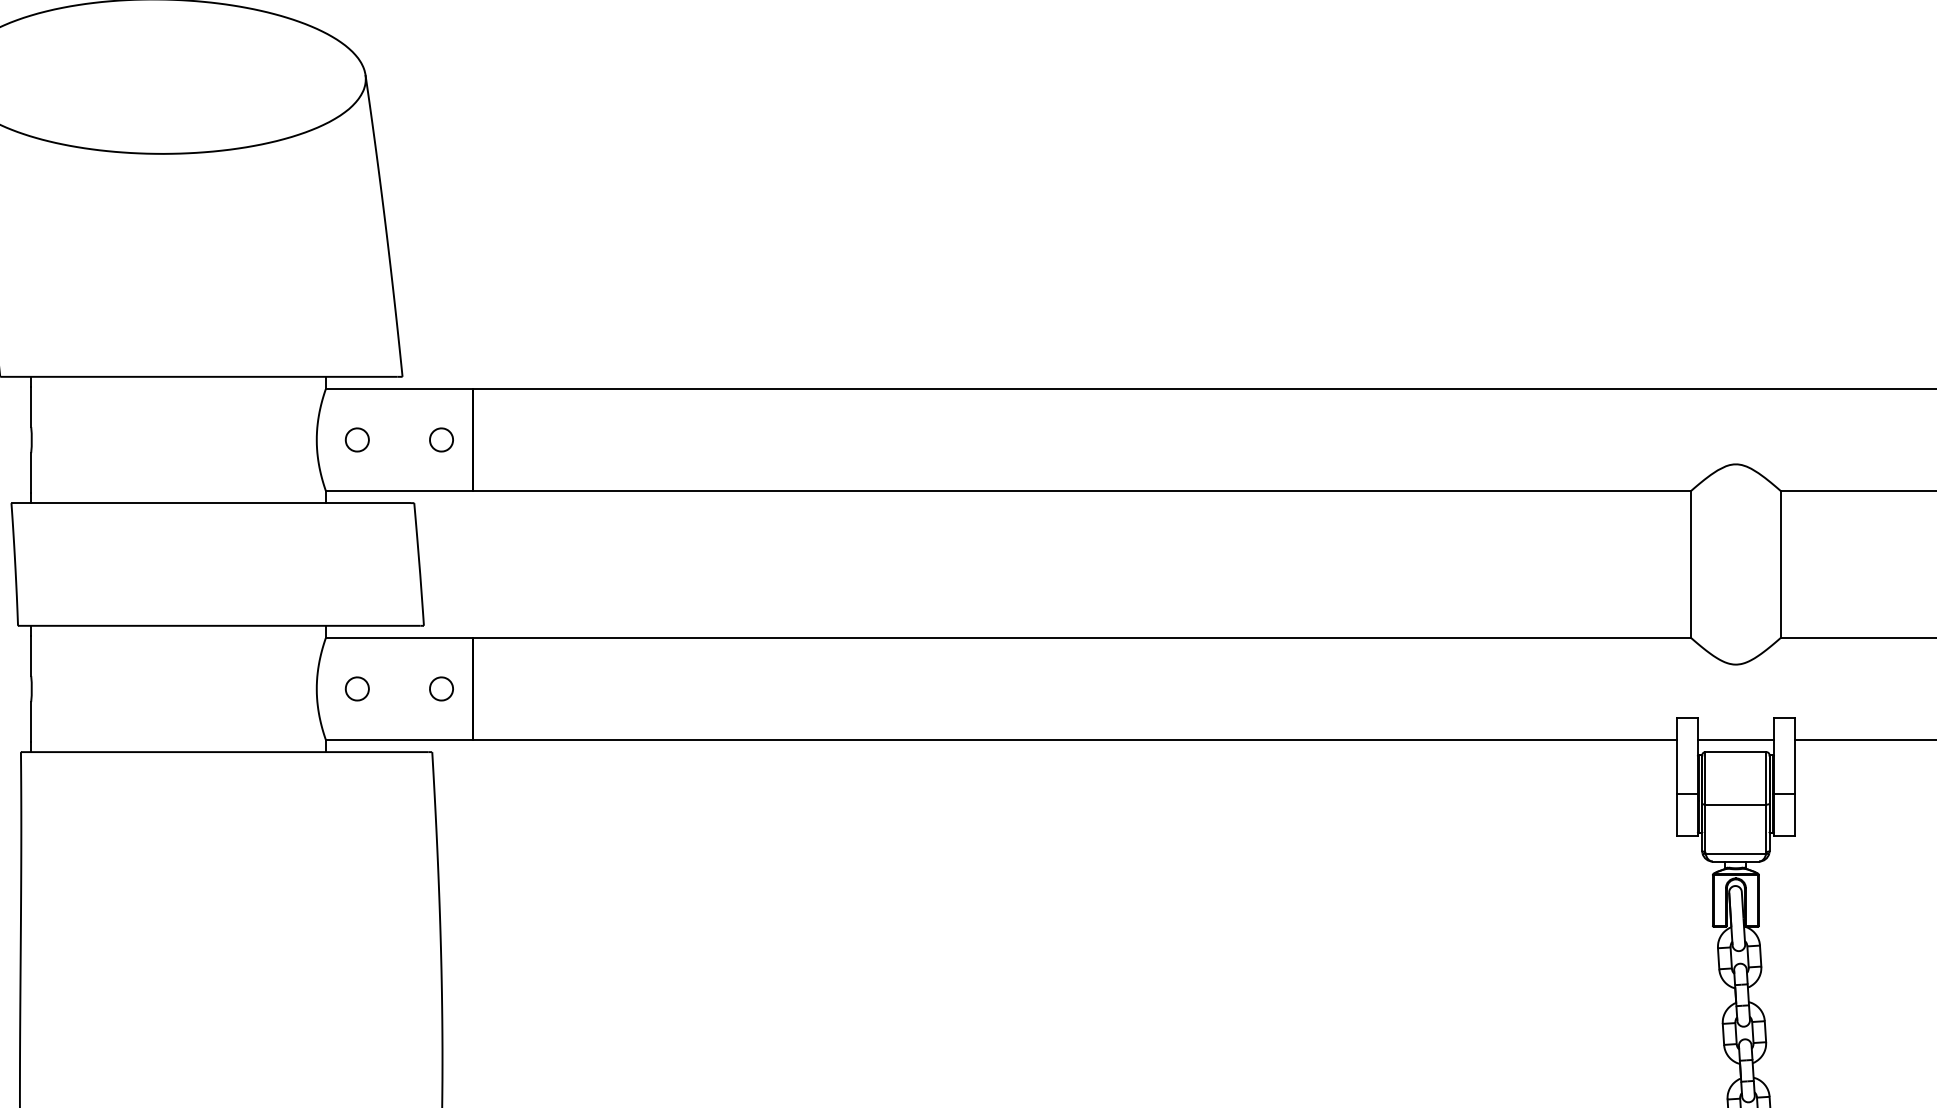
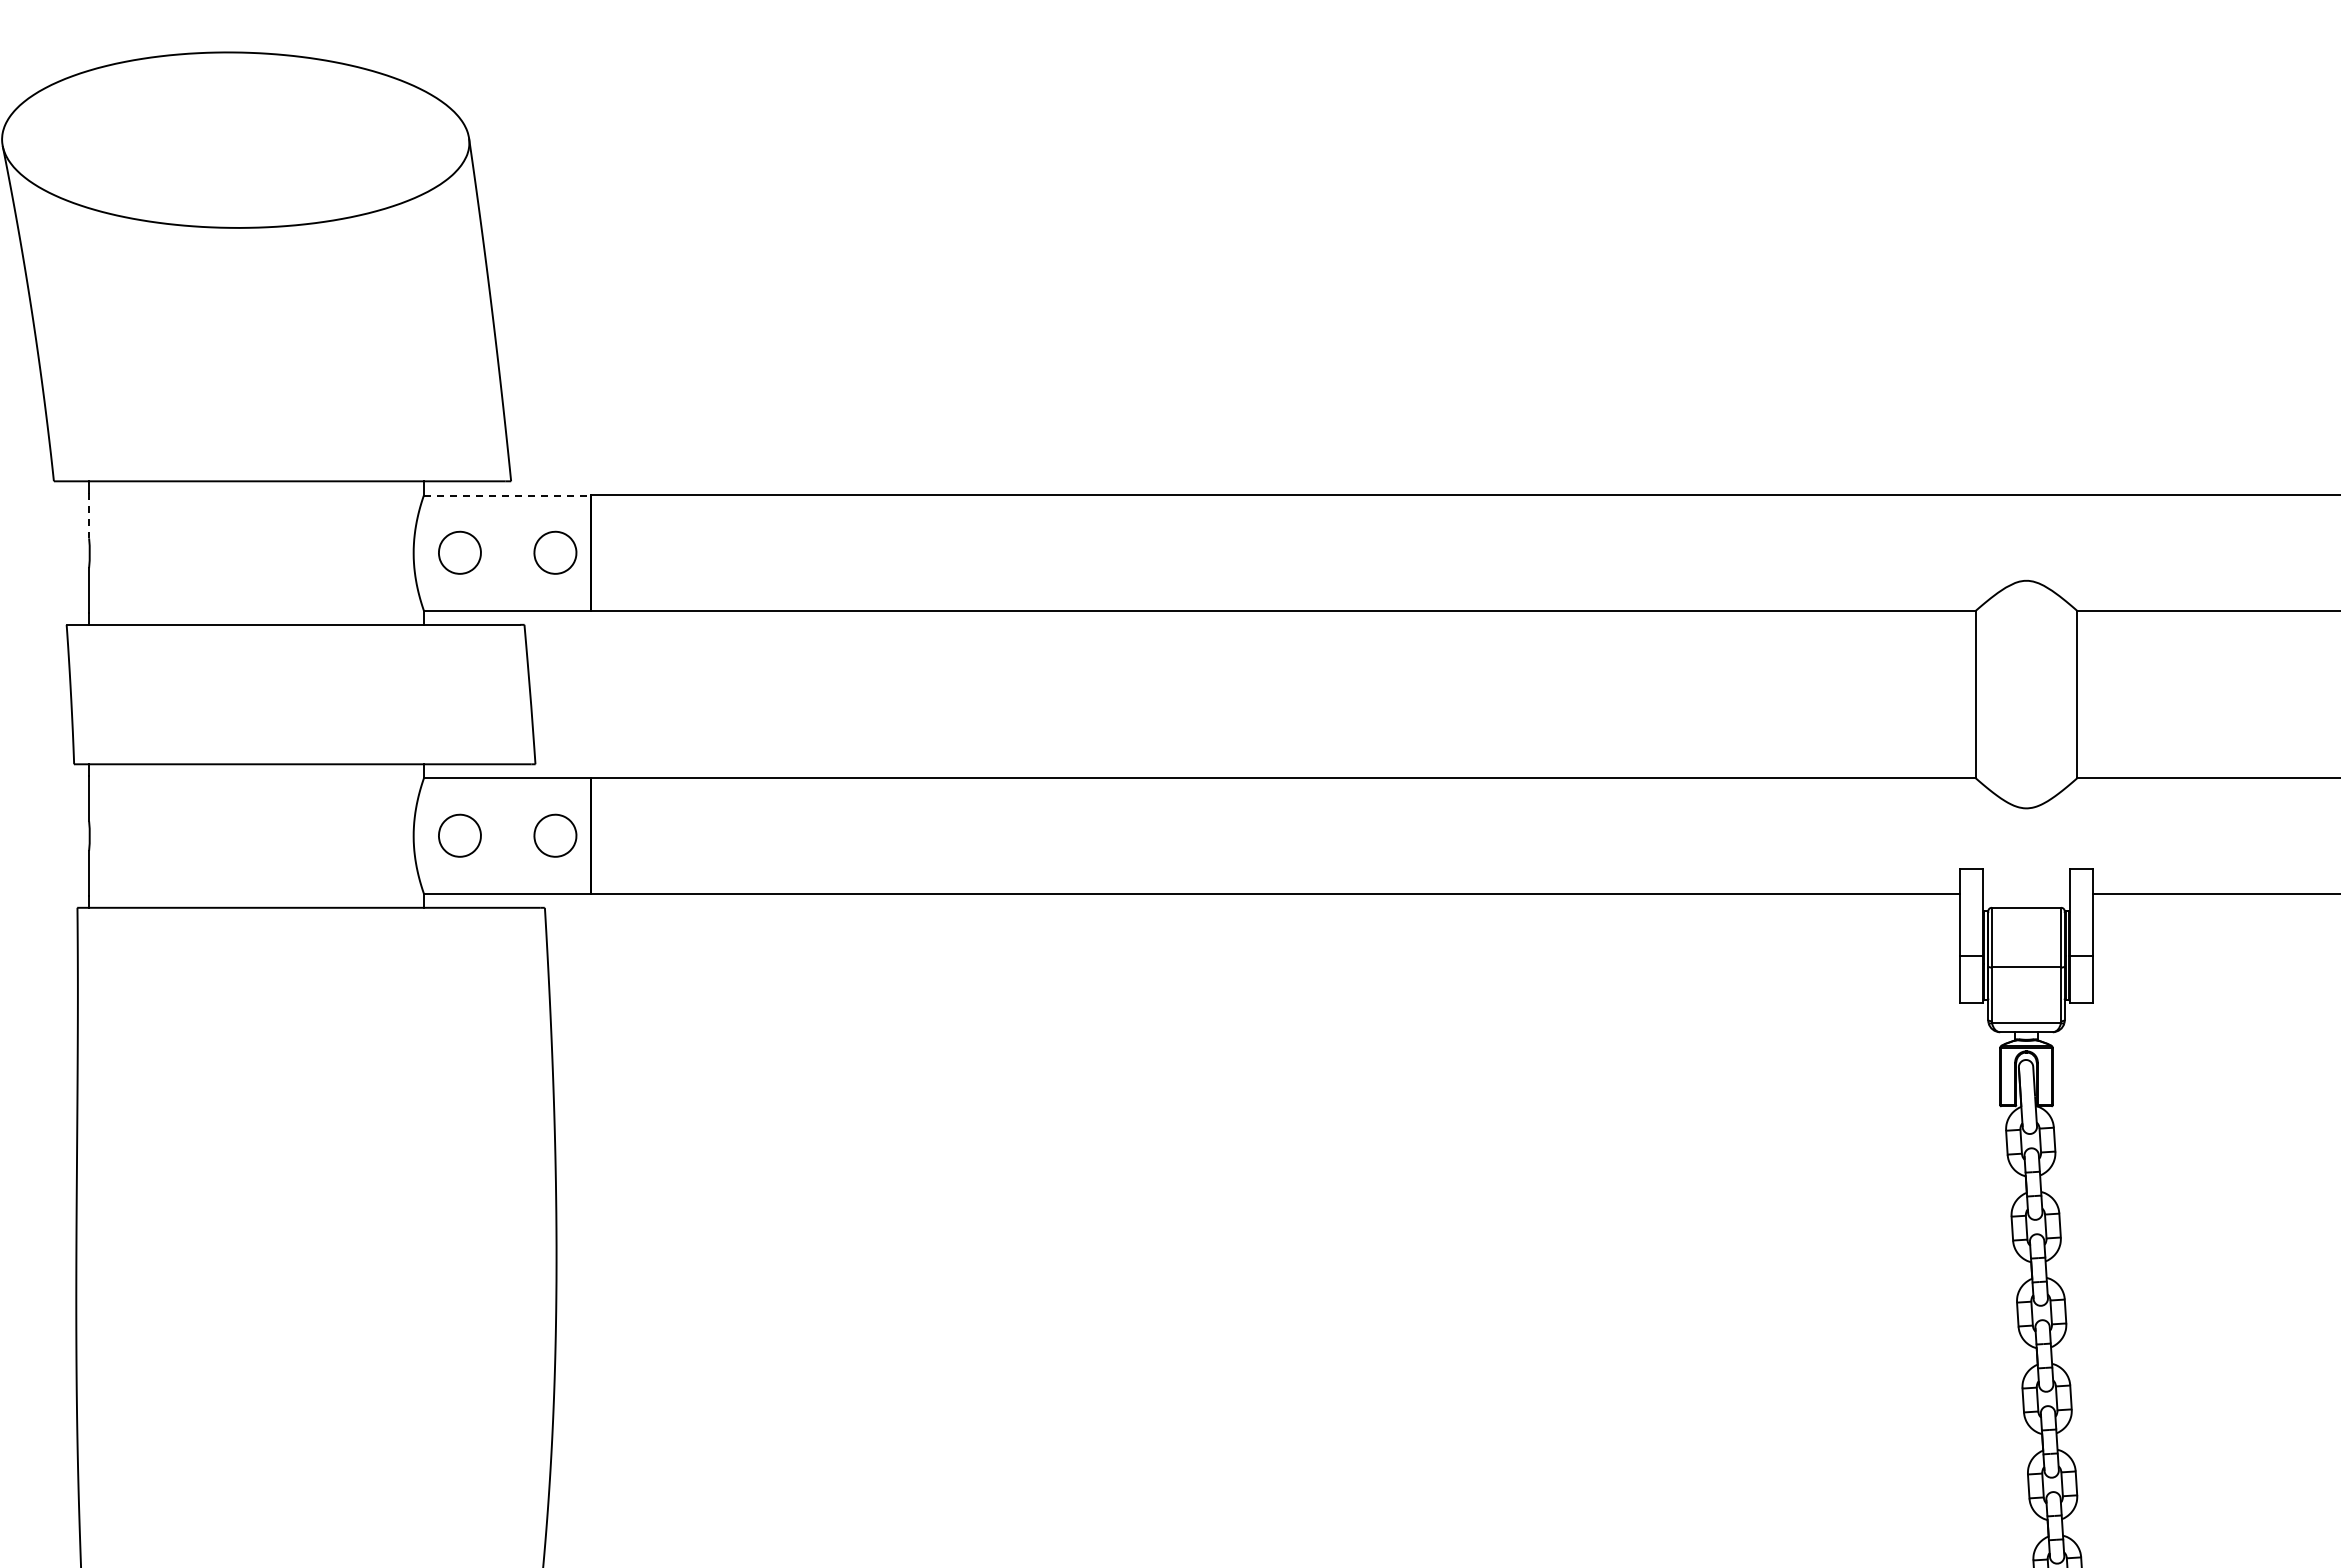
line: (399, 389) -> (507, 495), solid -> dashed
line: (31, 406) -> (89, 515), solid -> dashed
part: (357, 440) -> (459, 553), size x1.6
part: (441, 440) -> (555, 553), size x1.6
part: (357, 689) -> (459, 836), size x1.6
part: (441, 689) -> (555, 836), size x1.6
line: (1735, 739) -> (2026, 893), removed

